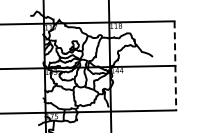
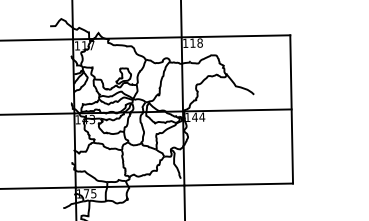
line: (175, 65) -> (291, 108), dashed -> solid

